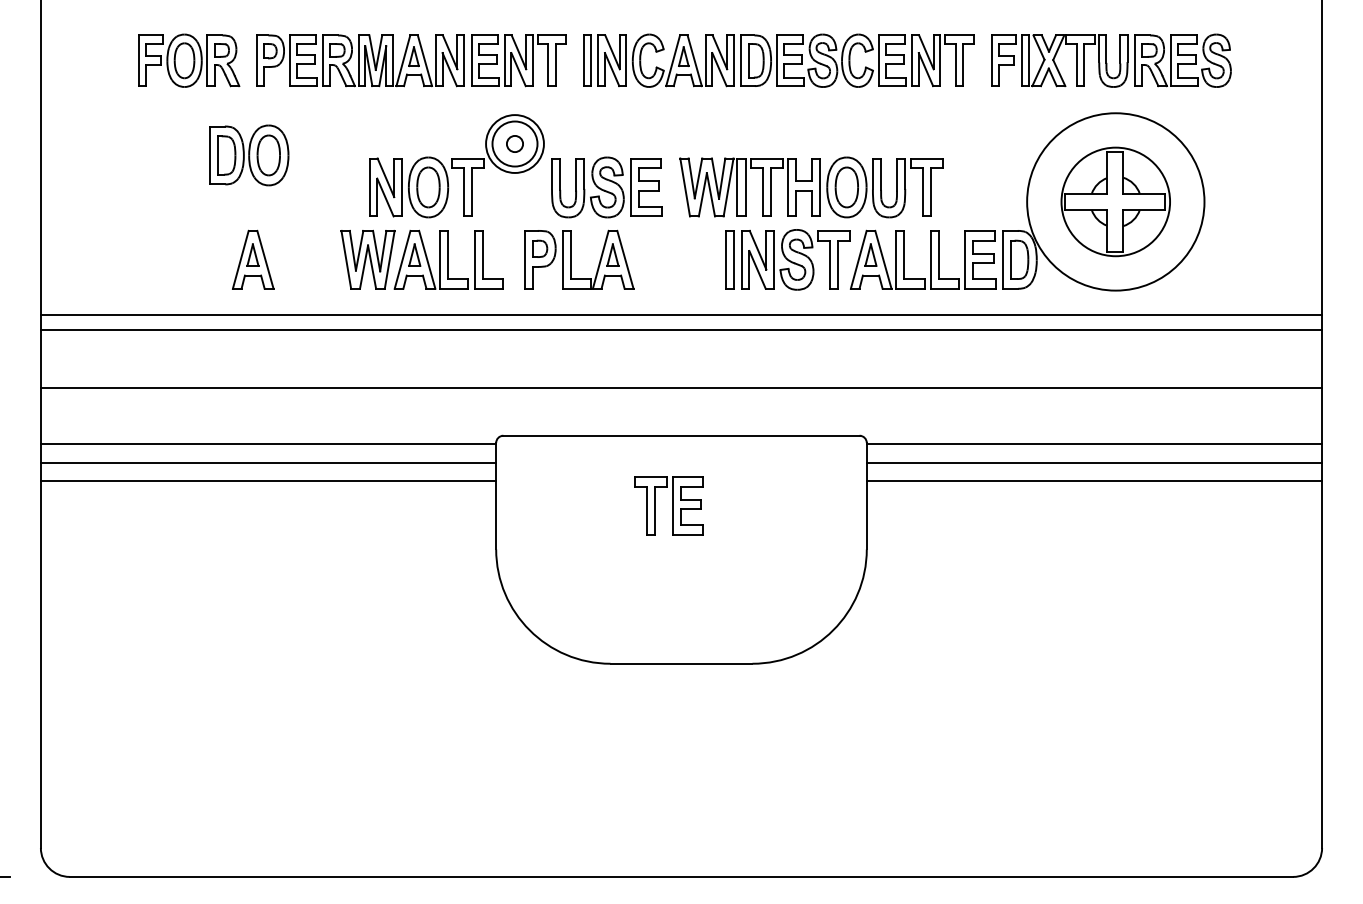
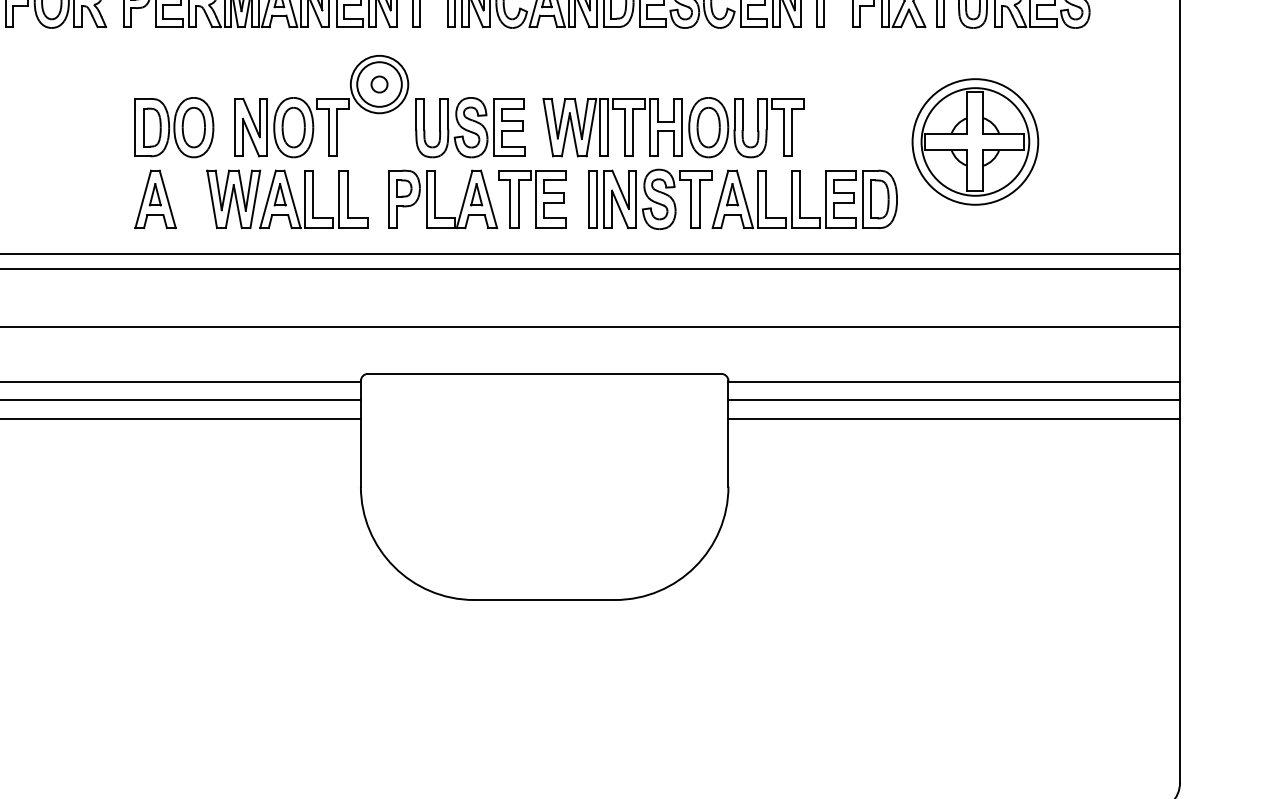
part: (249, 155) -> (174, 127), moved
circle: (1115, 201) -> (975, 141), size x0.71
part: (253, 259) -> (155, 199), moved
part: (668, 505) -> (531, 199), moved

